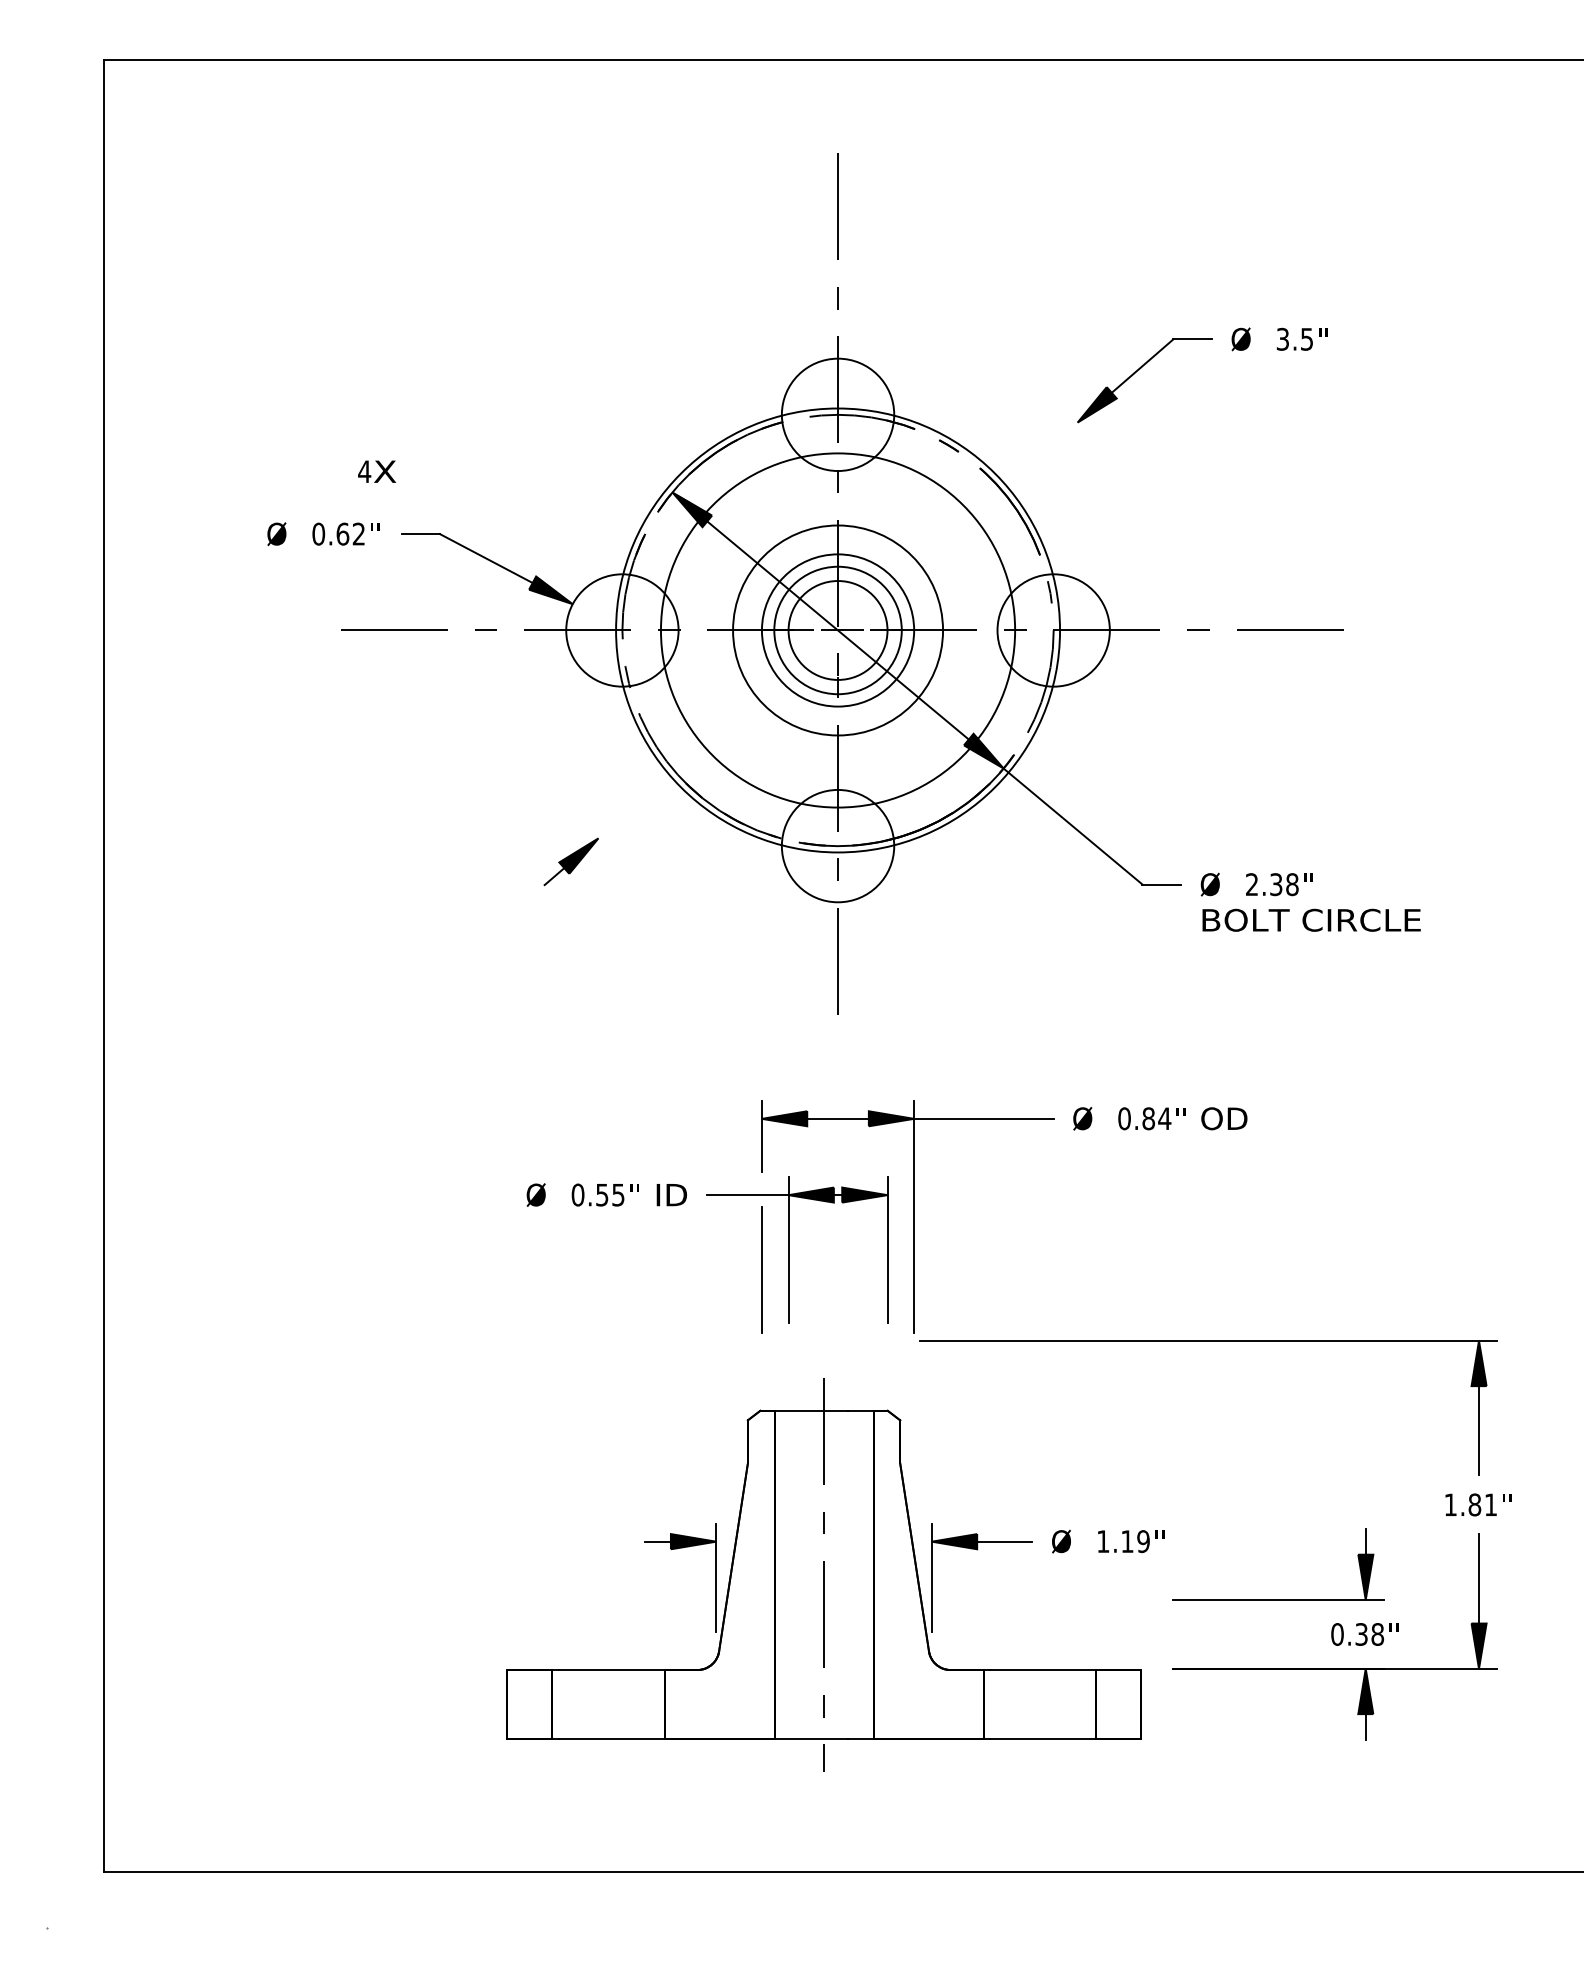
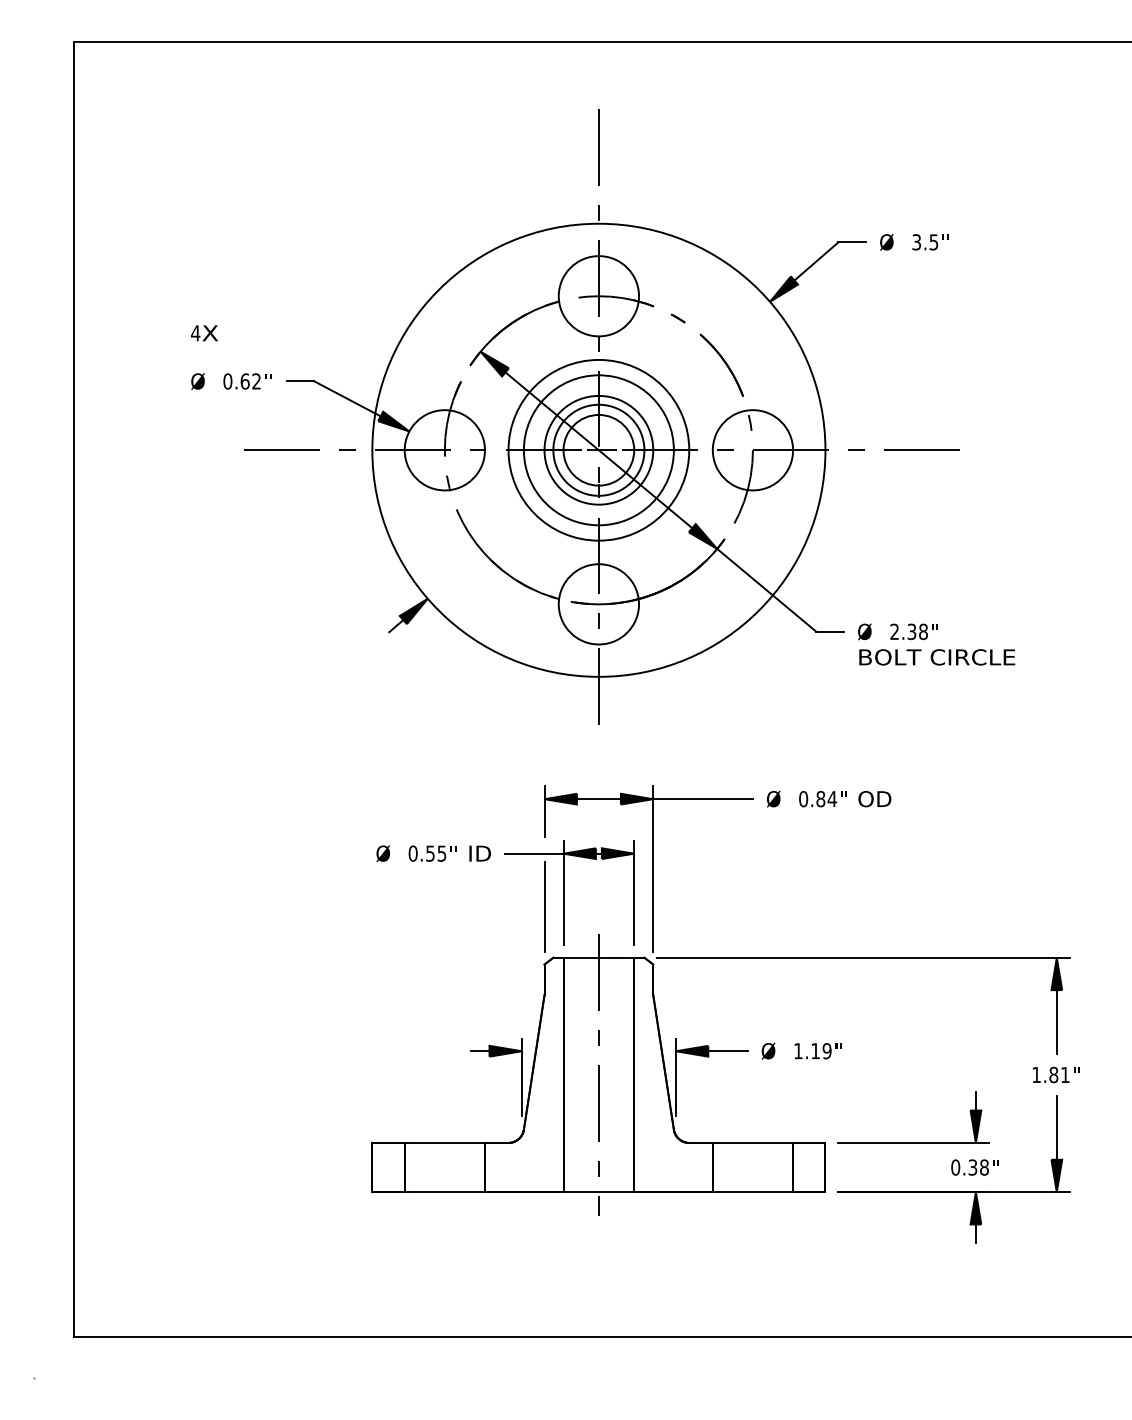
text: (377, 471) -> (204, 333), moved
circle: (837, 630) -> (598, 450), size x0.71
circle: (837, 630) -> (598, 450), size x1.43
part: (835, 1574) -> (607, 1074), moved

